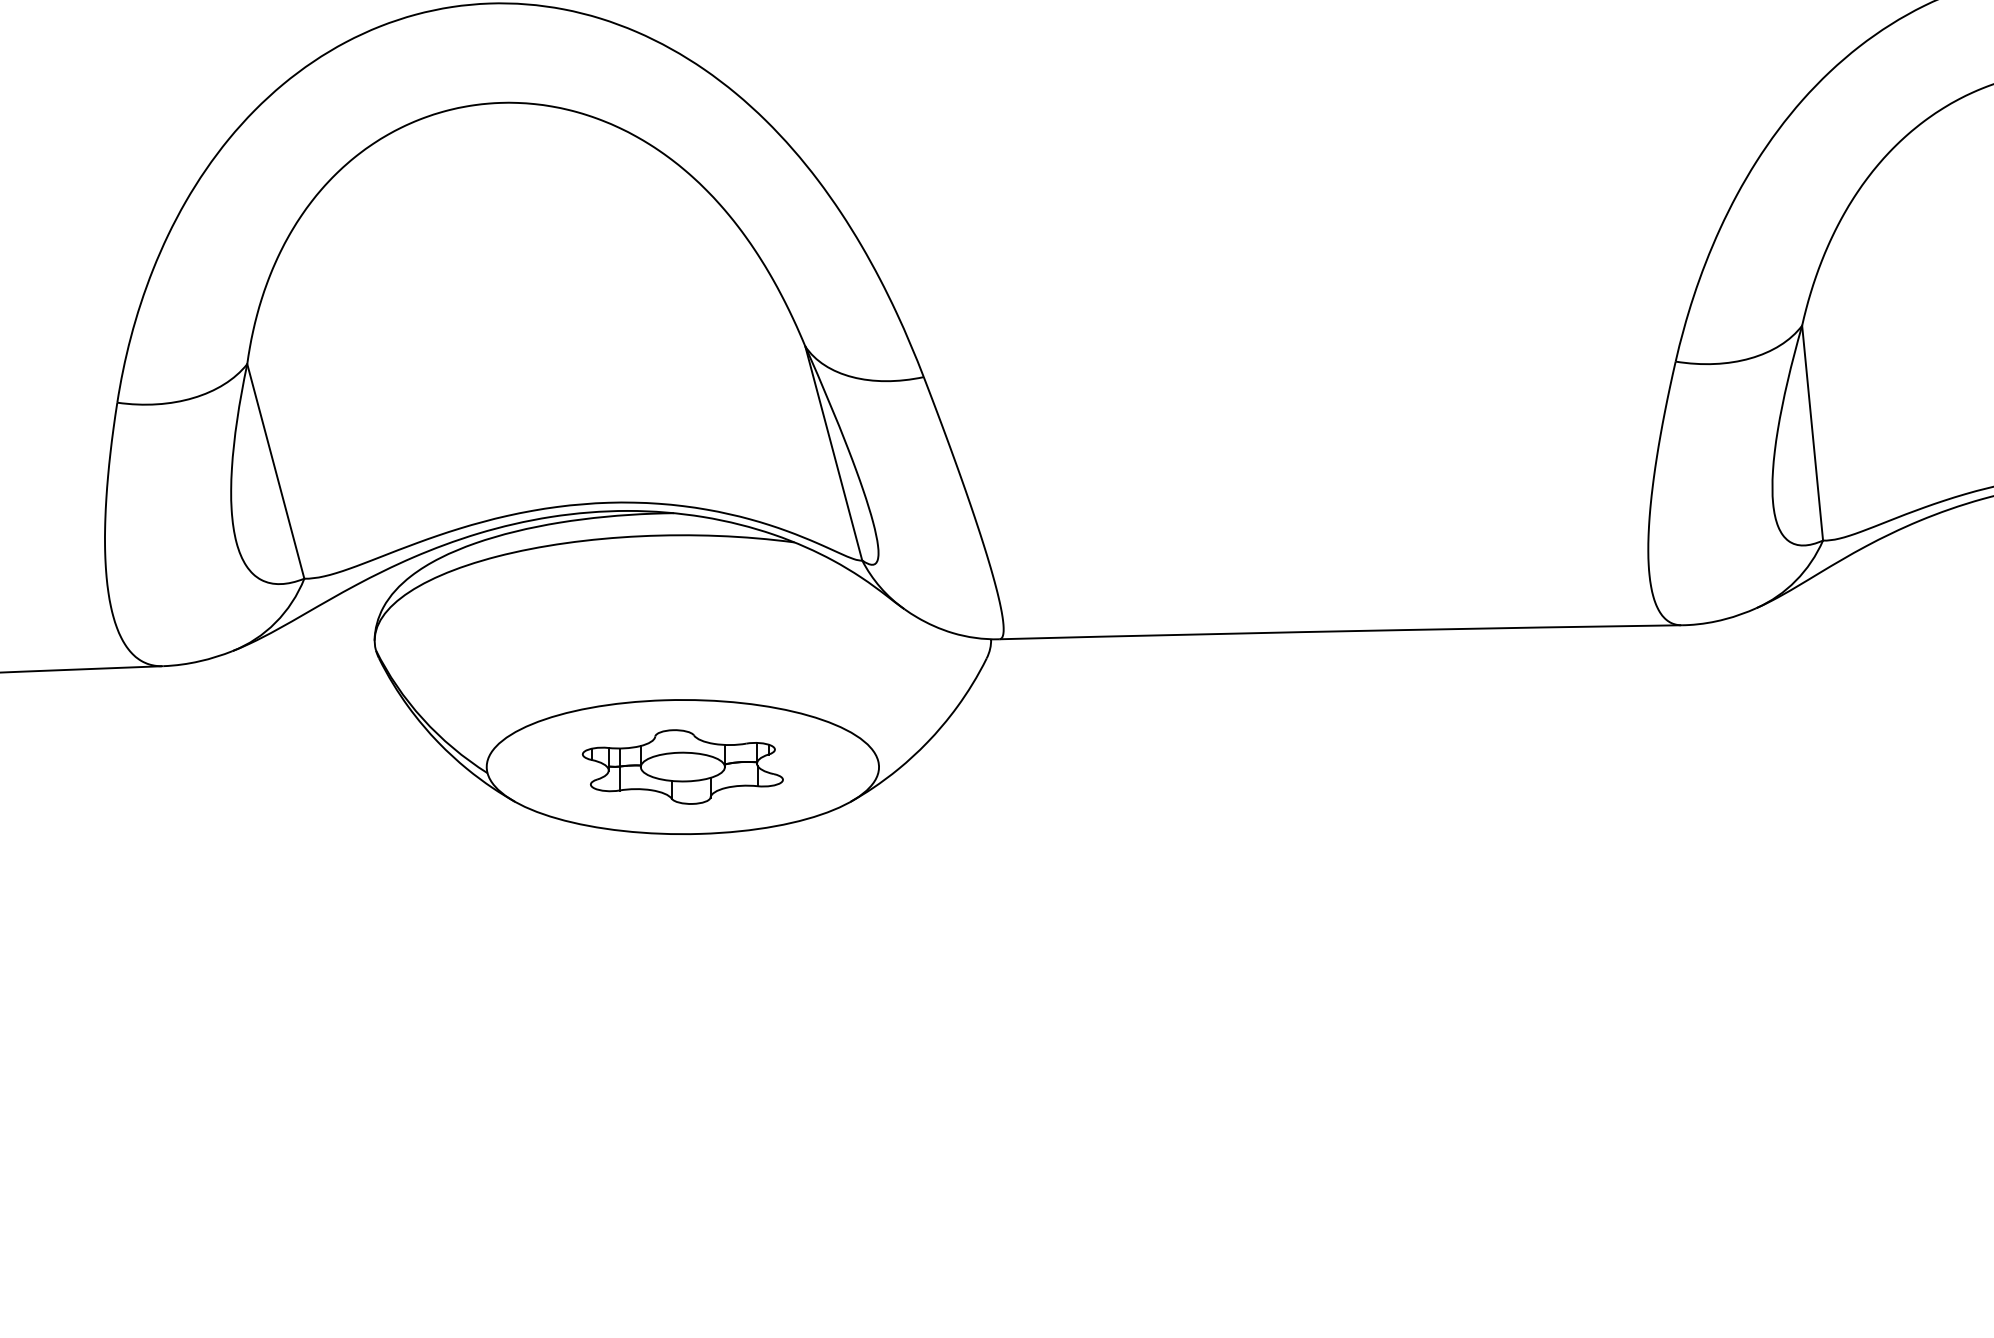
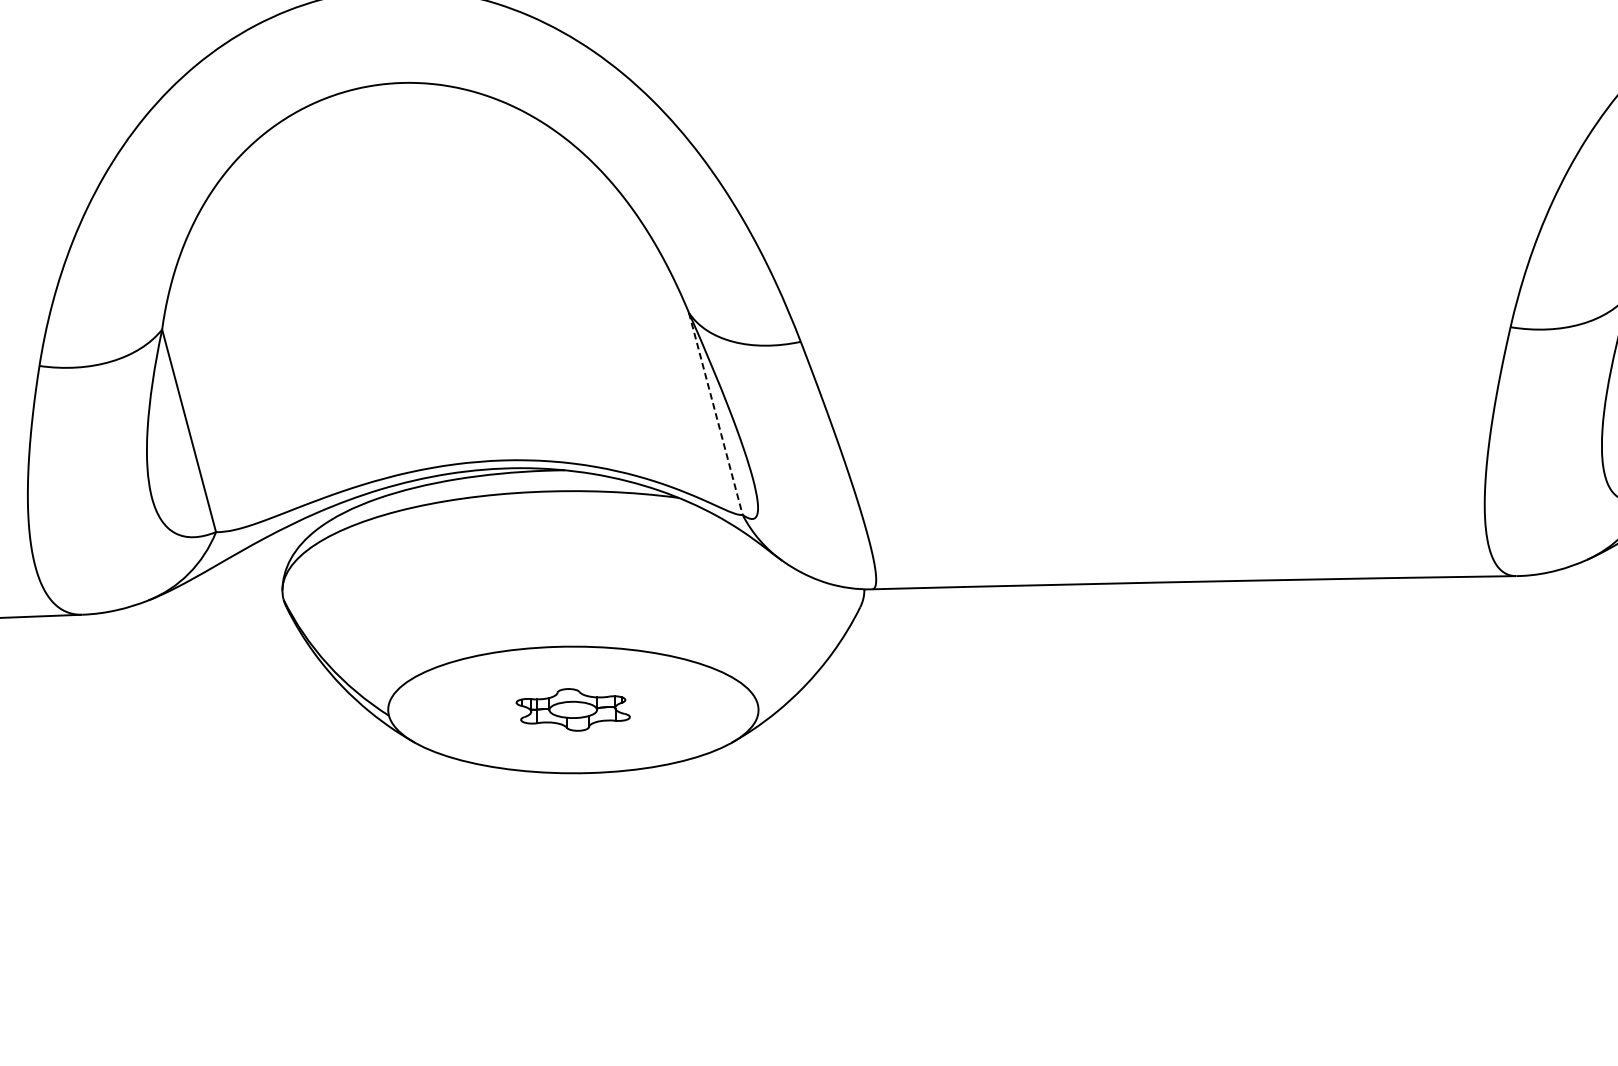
line: (833, 453) -> (715, 413), solid -> dashed
part: (682, 766) -> (573, 709), size x0.6

